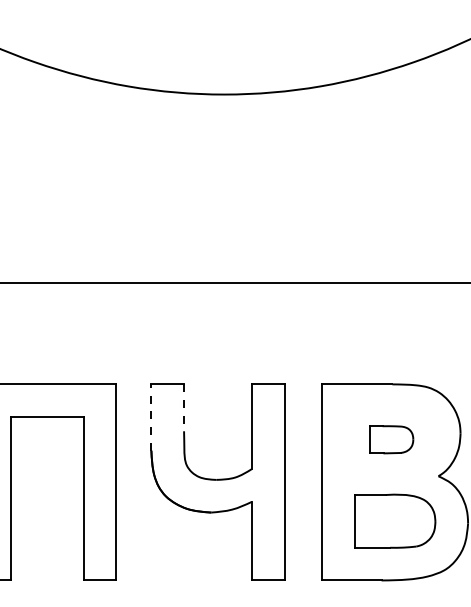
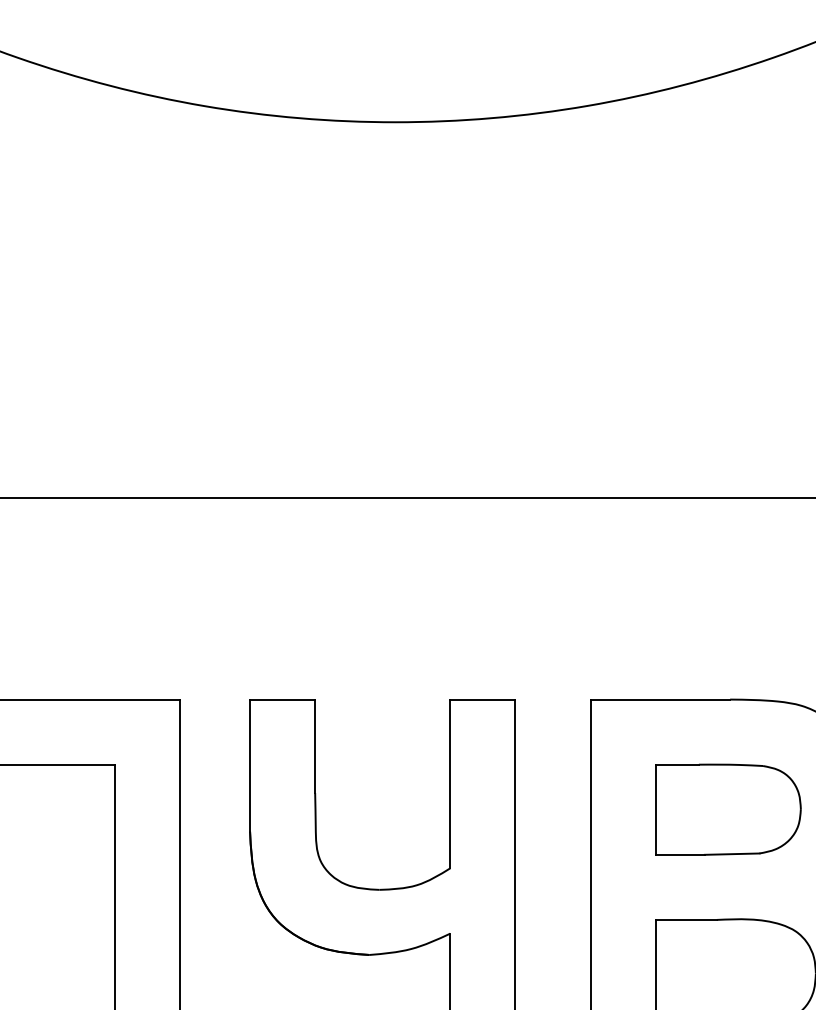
line: (184, 408) -> (316, 747), dashed -> solid
line: (151, 417) -> (250, 765), dashed -> solid
part: (391, 439) -> (728, 809), size x1.67

